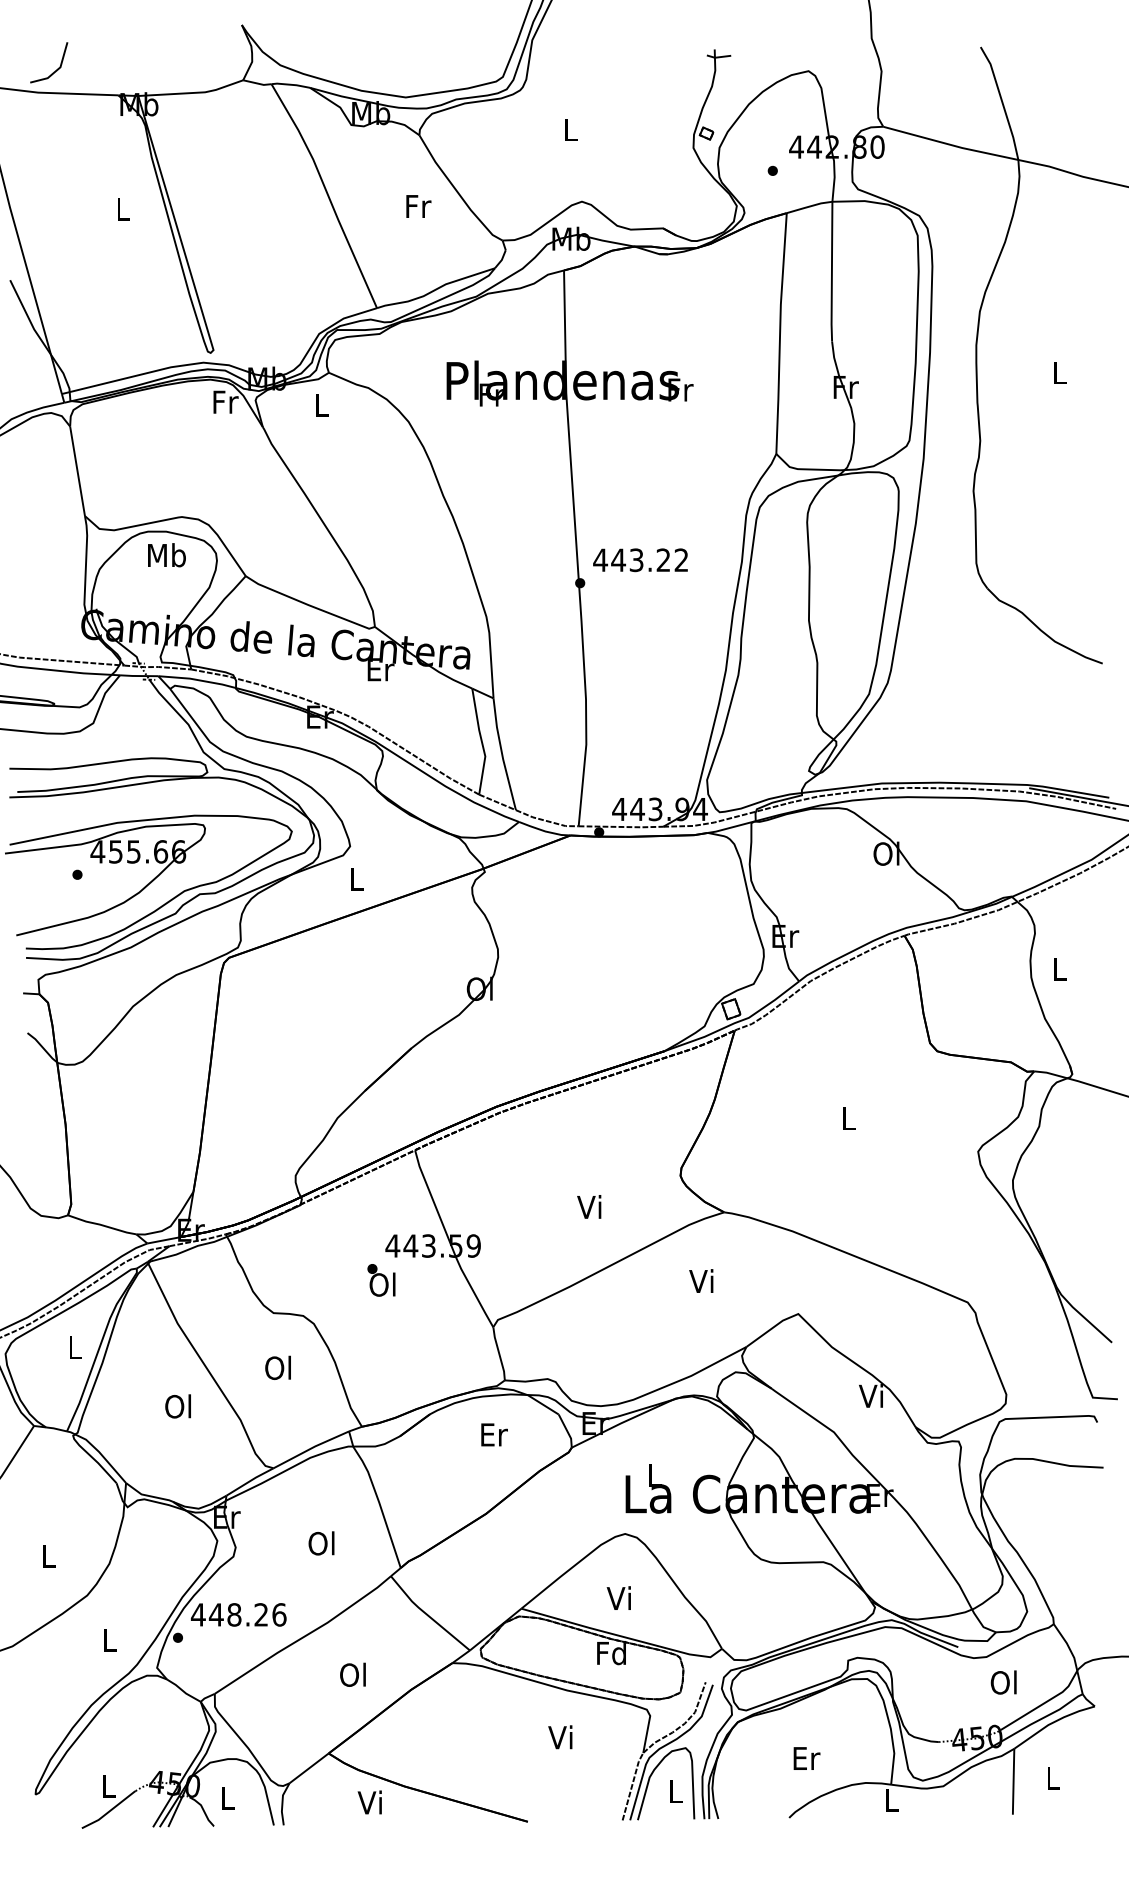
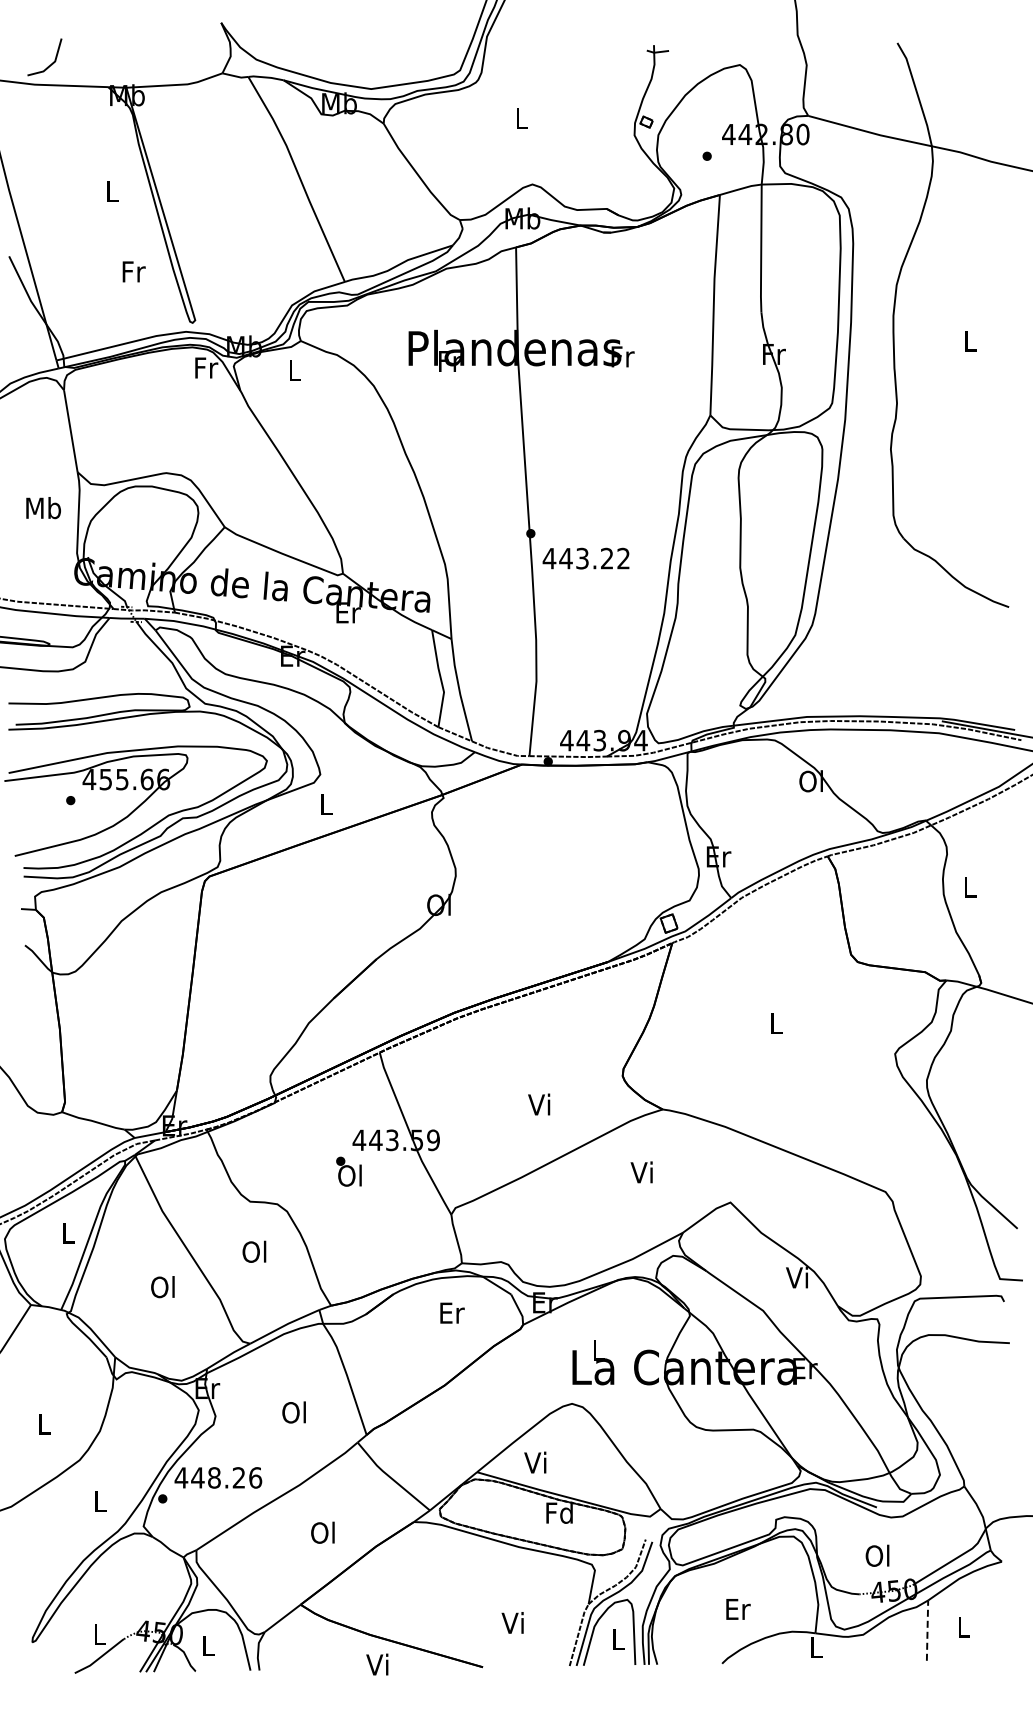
text: (418, 206) -> (133, 271), moved
text: (166, 555) -> (43, 508), moved
text: (639, 560) -> (585, 558), moved
text: (619, 1598) -> (535, 1462), moved
text: (1003, 1682) -> (877, 1555), moved
text: (560, 1736) -> (512, 1622), moved
line: (1013, 1781) -> (927, 1630), solid -> dashed
text: (370, 1802) -> (377, 1664), moved

